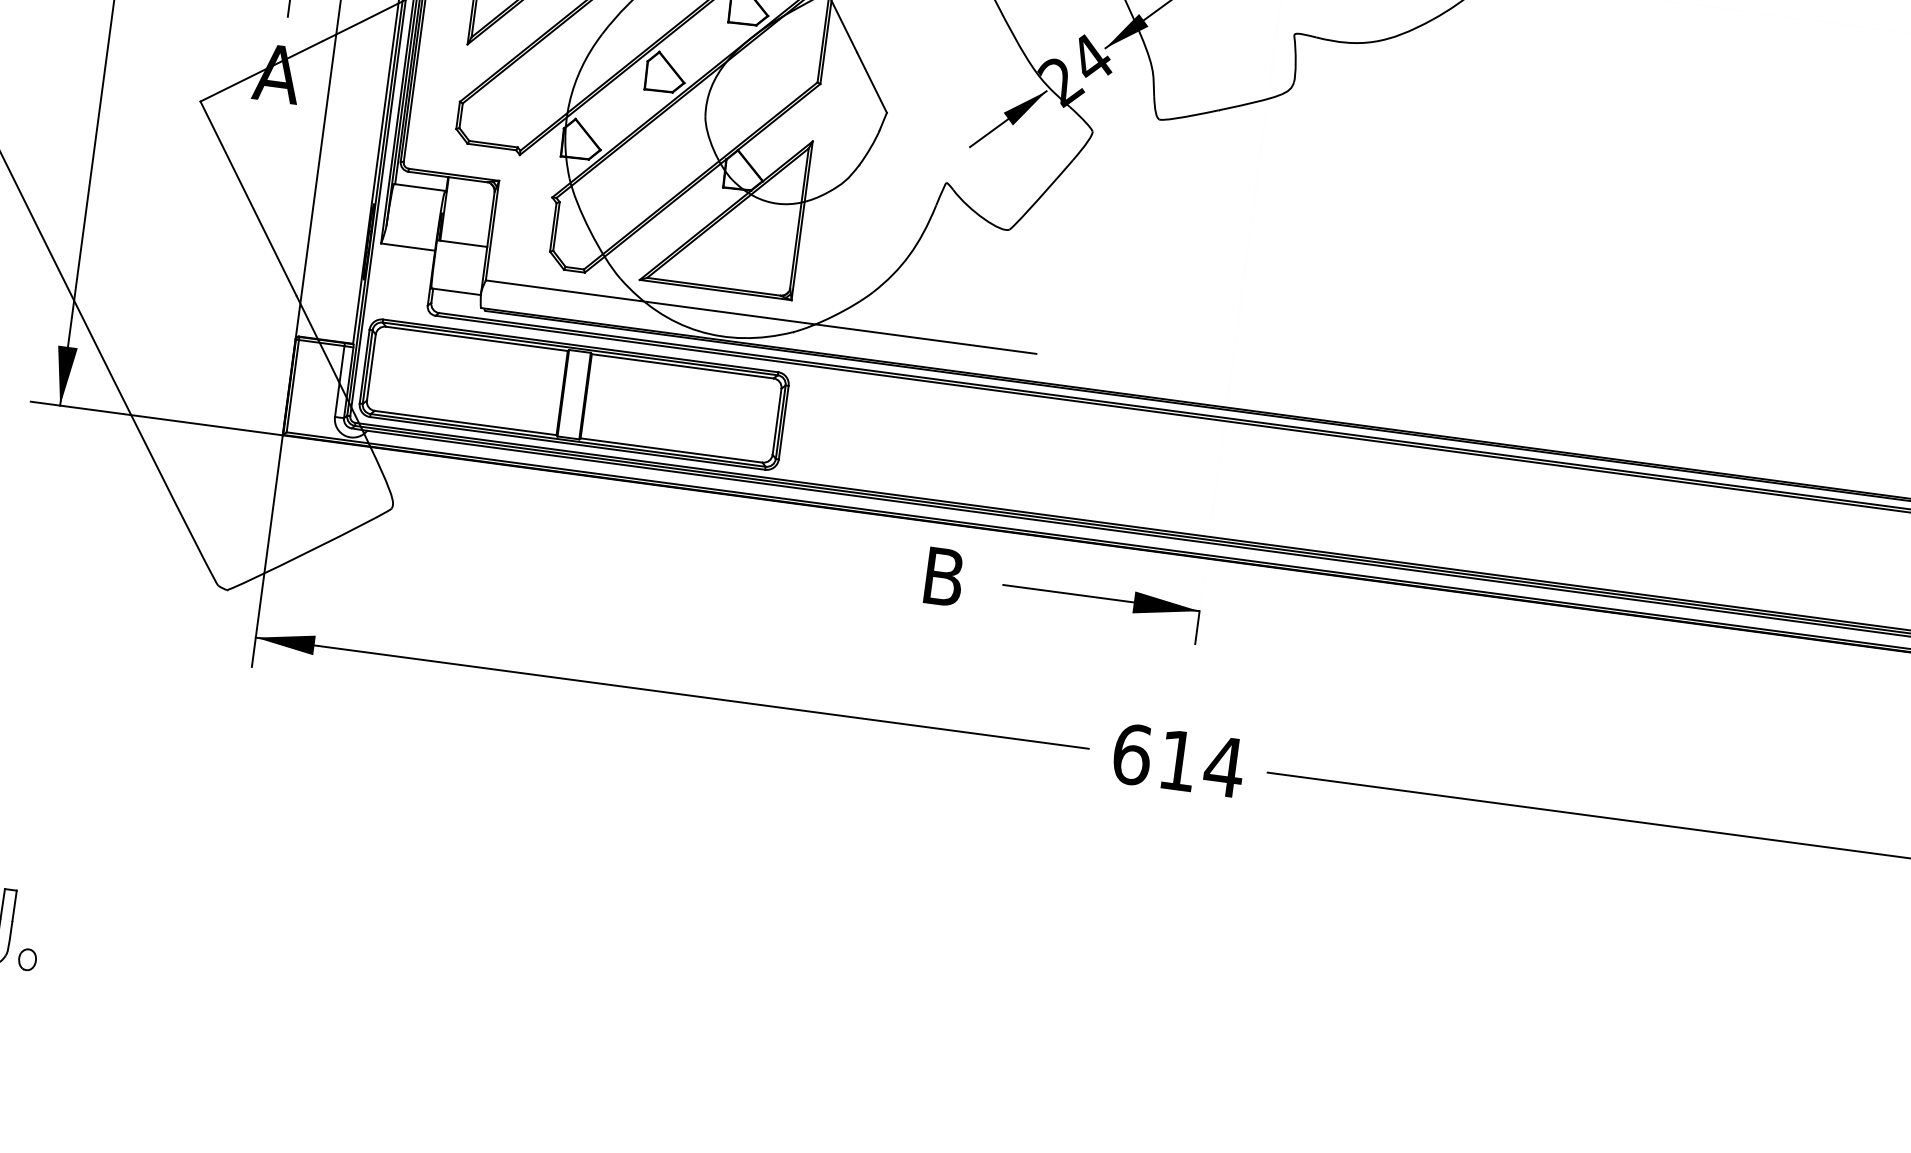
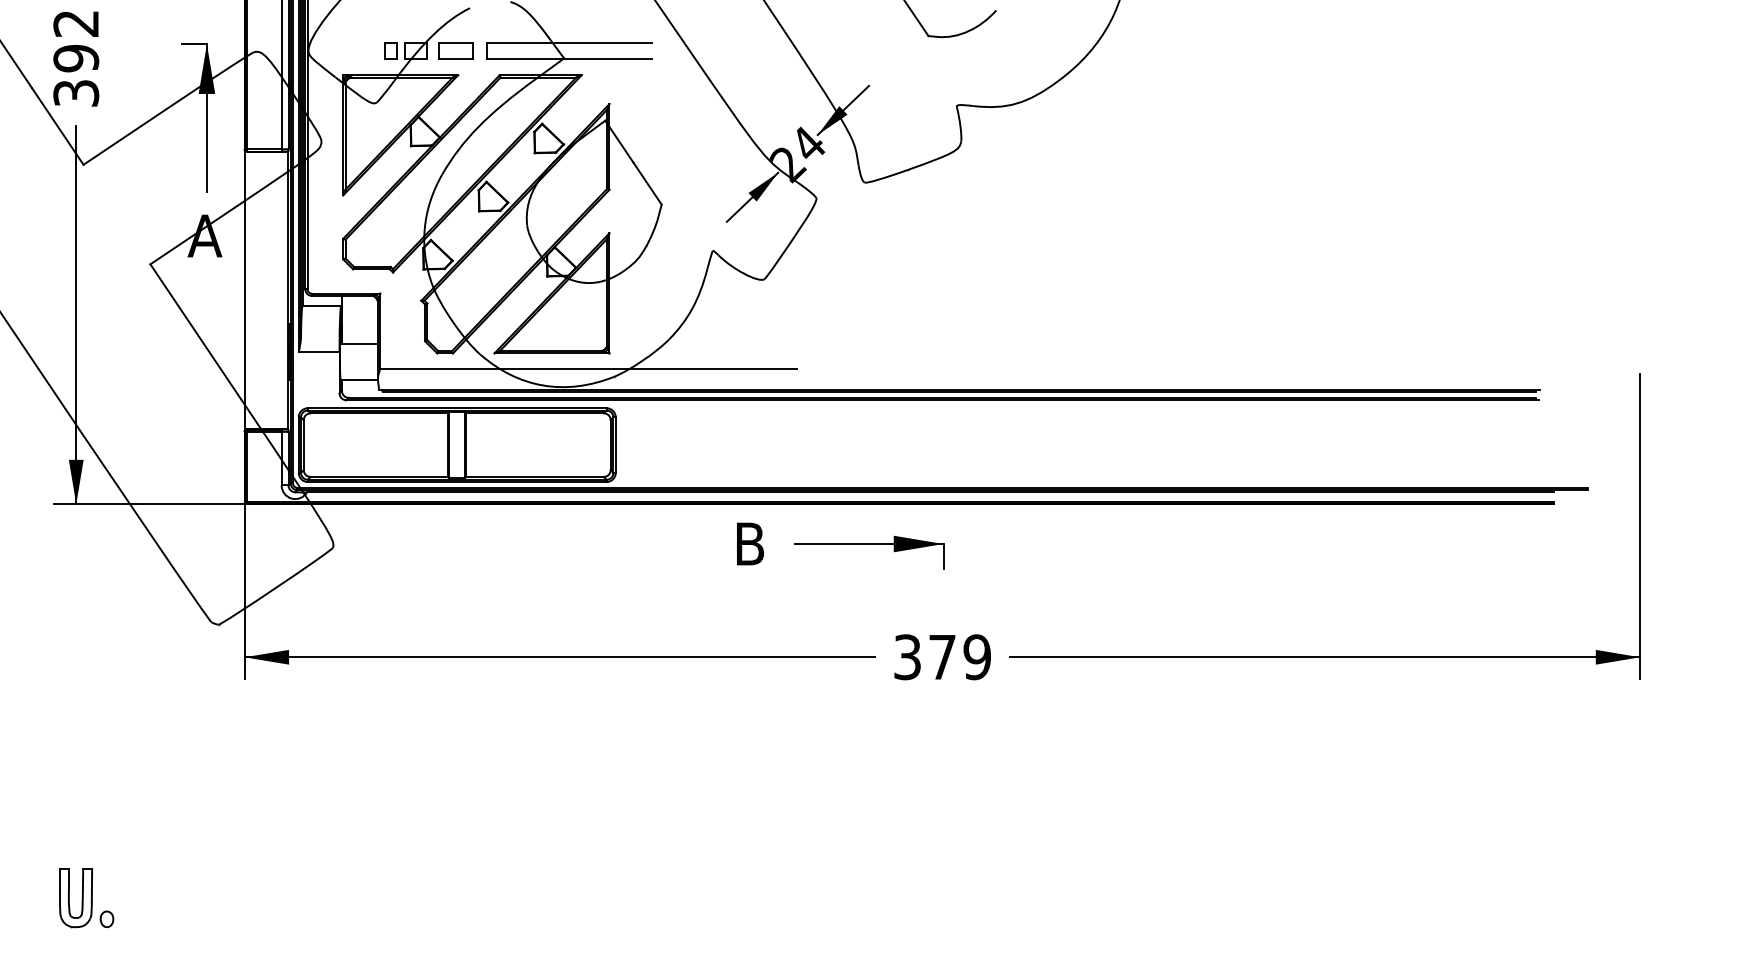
text: (1178, 761) -> (942, 657), 614 -> 379

